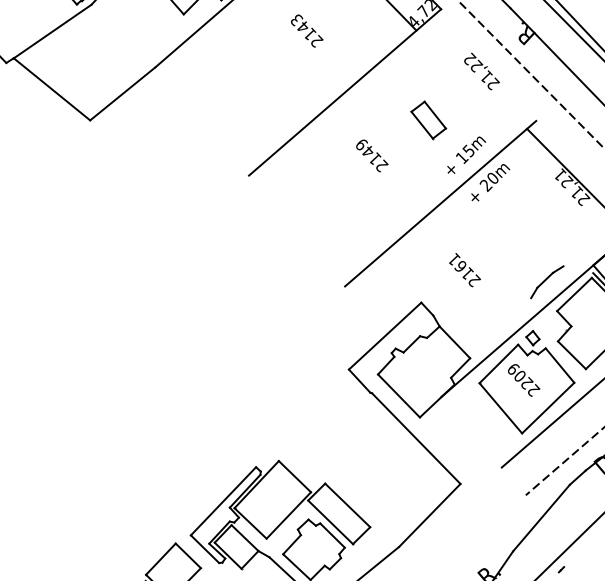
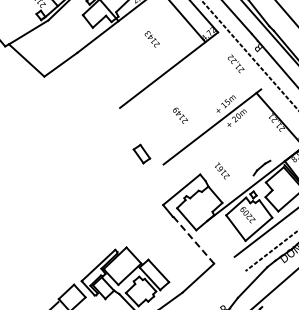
part: (427, 119) -> (141, 153), moved
text: (372, 155) -> (180, 115), moved
text: (465, 269) -> (222, 170), moved
line: (415, 438) -> (193, 240), solid -> dashed

